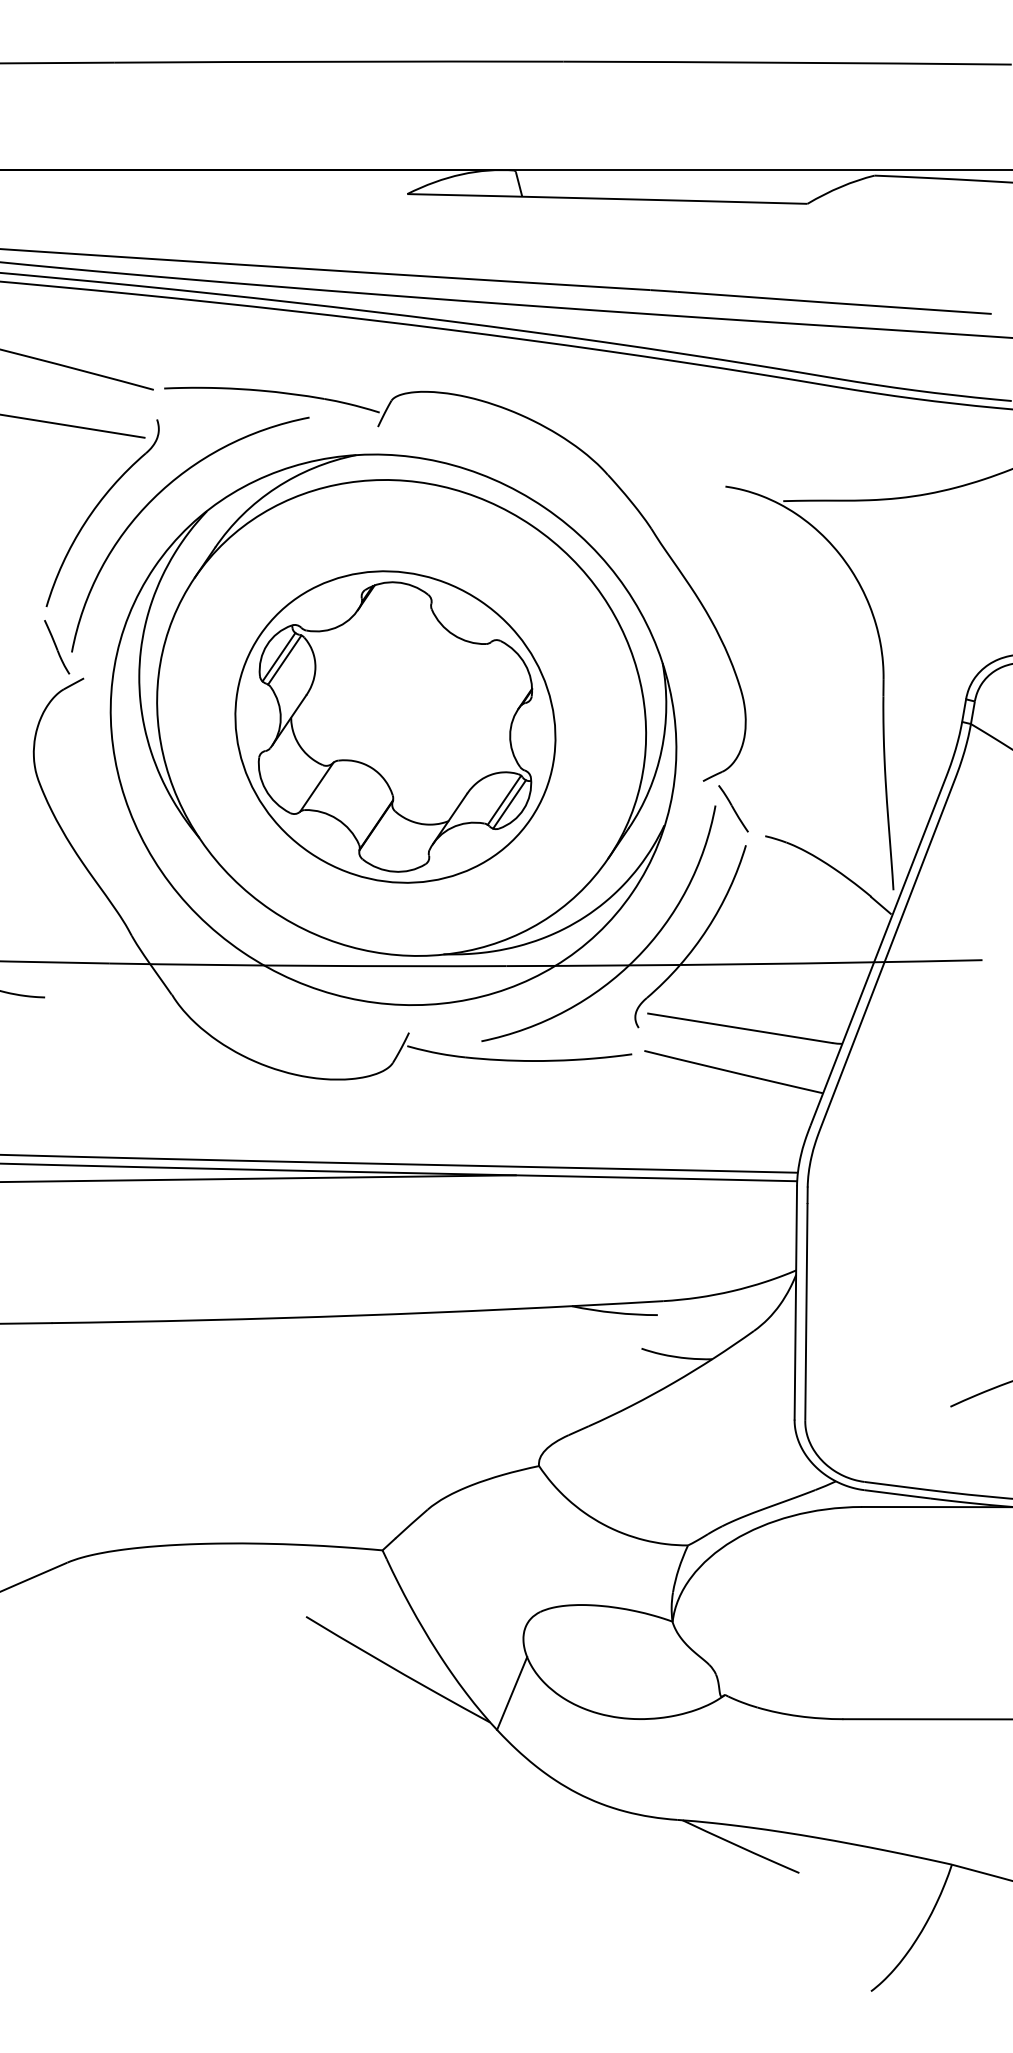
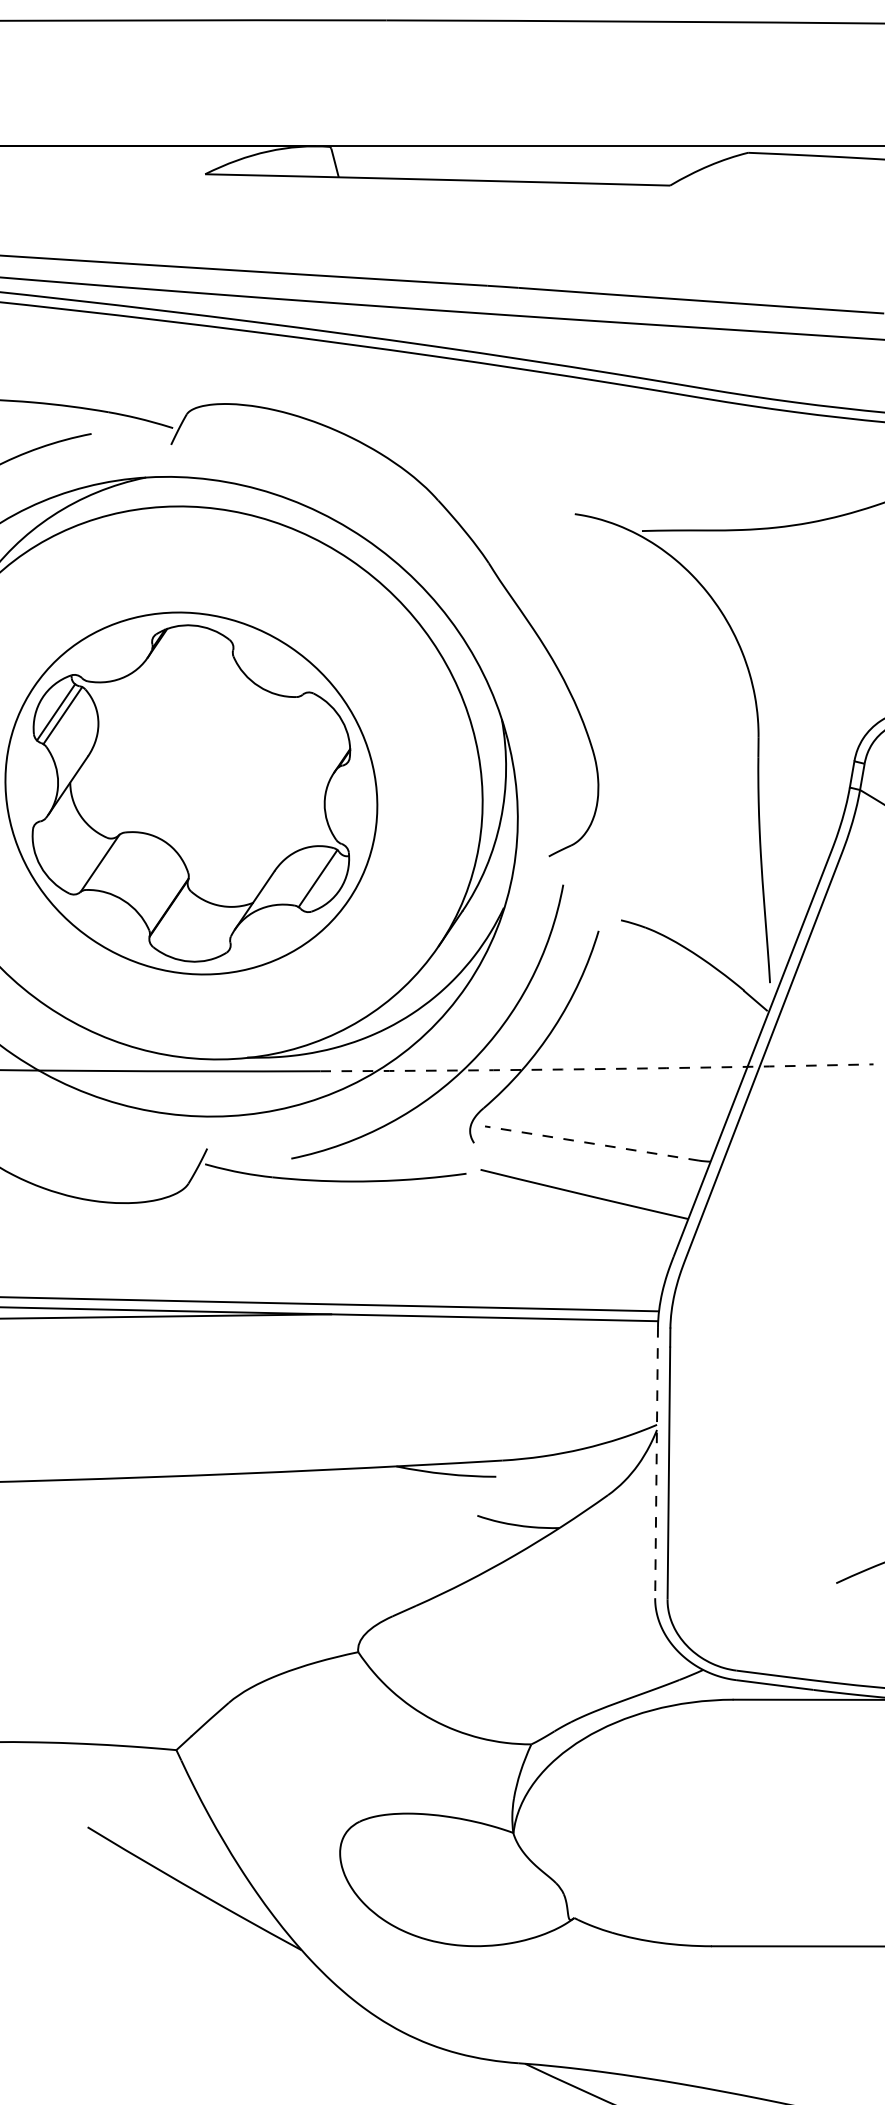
line: (509, 804) -> (323, 883), removed
line: (733, 808) -> (584, 888), removed
arc: (744, 964) -> (596, 1069), solid -> dashed
line: (739, 1028) -> (591, 1143), solid -> dashed
line: (795, 1302) -> (656, 1462), solid -> dashed
line: (512, 1693) -> (327, 1916), removed

